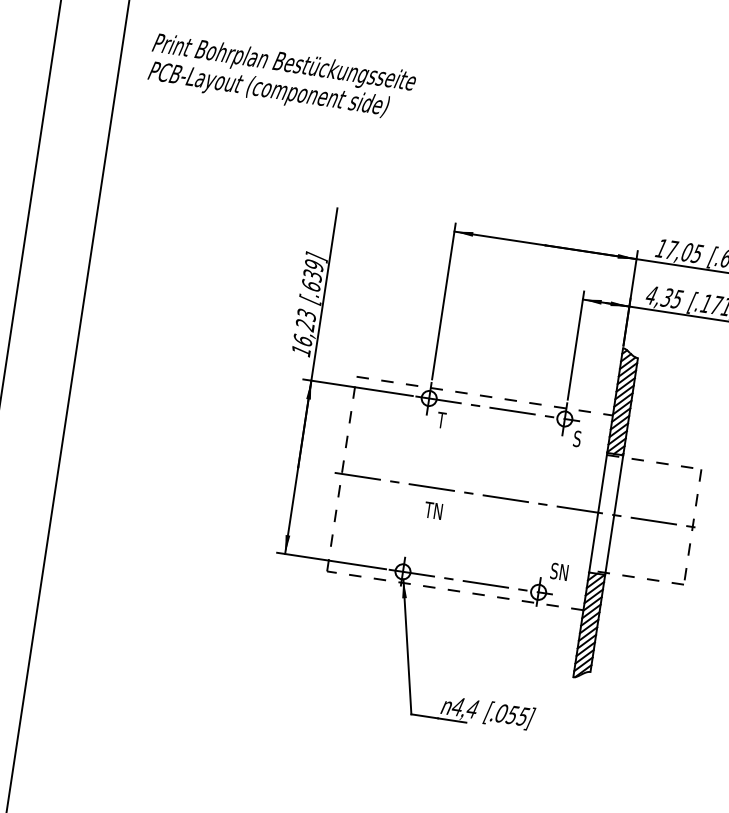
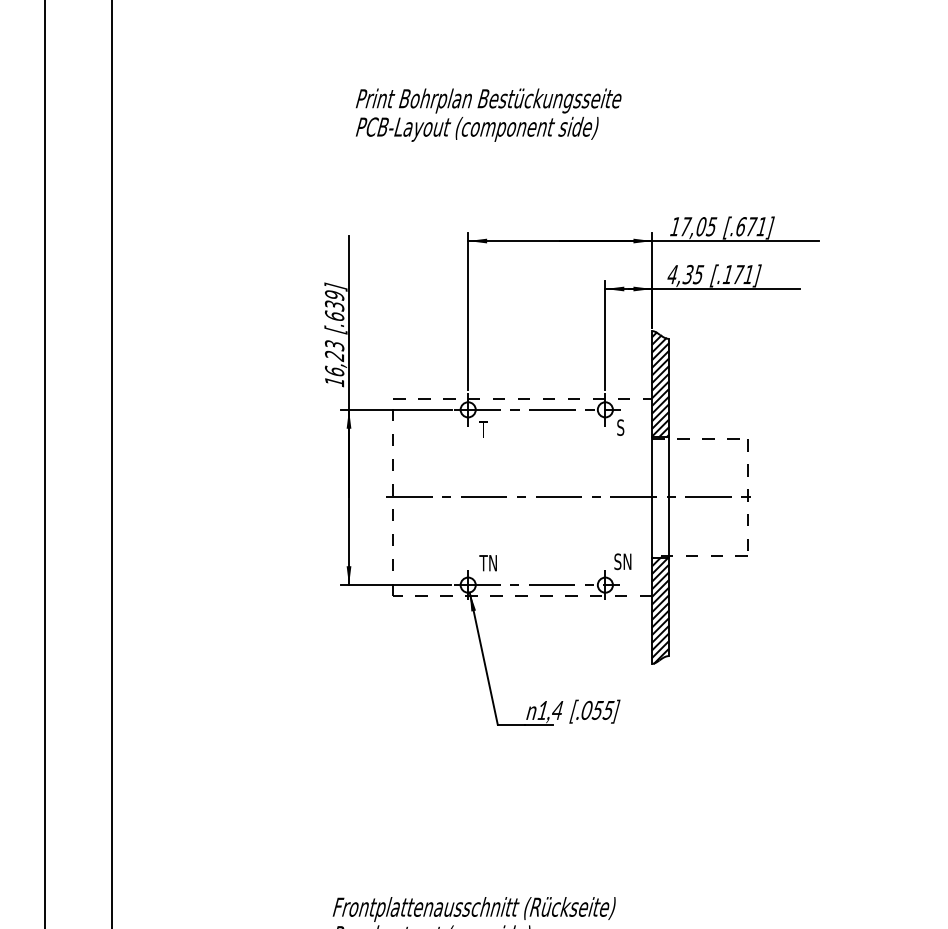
text: (281, 77) -> (488, 114), moved
text: (432, 510) -> (487, 563), moved
text: (457, 706) -> (542, 710), 4,4 -> 1,4

